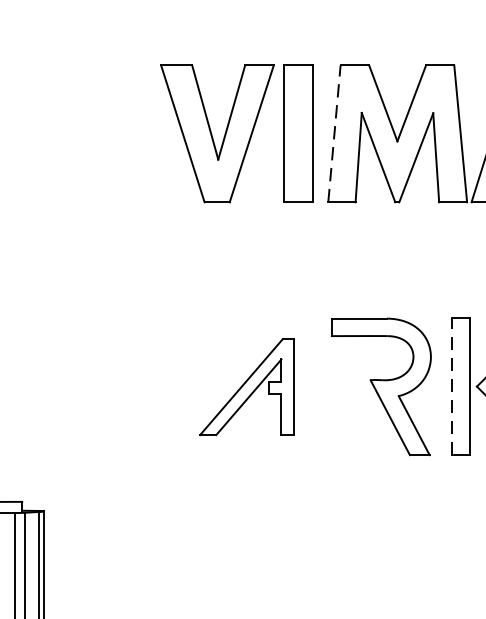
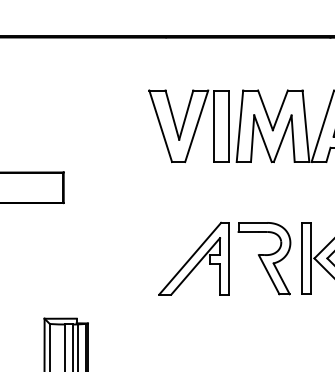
line: (333, 134) -> (239, 126), dashed -> solid
part: (245, 386) -> (193, 258), size x1.43
line: (452, 386) -> (301, 258), dashed -> solid

